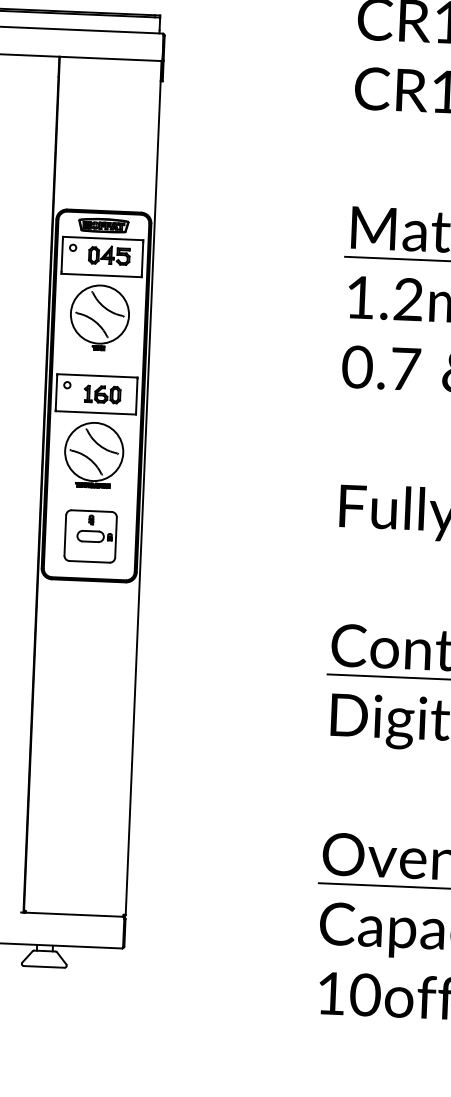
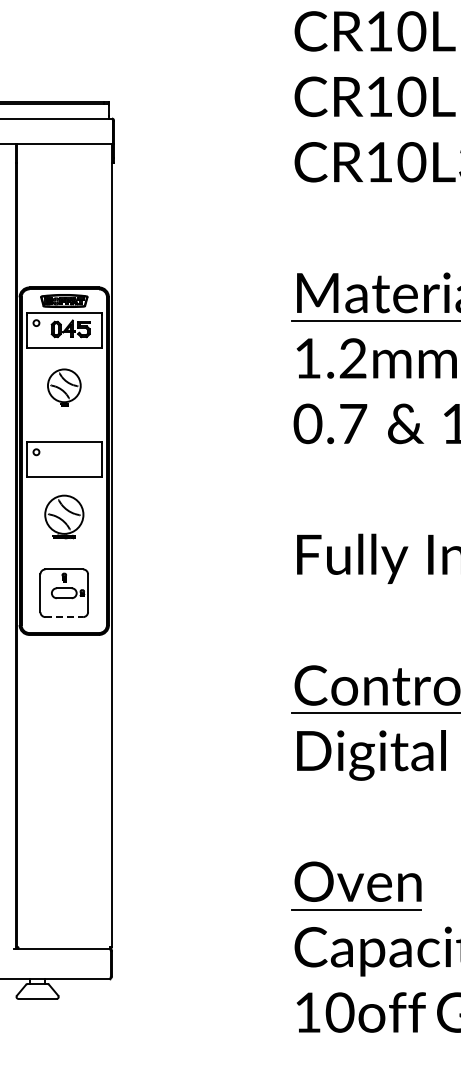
part: (100, 317) -> (64, 387), size x0.6
part: (102, 394) -> (69, 459), removed
part: (94, 454) -> (64, 516), size x0.7
line: (89, 562) -> (64, 617), solid -> dashed

